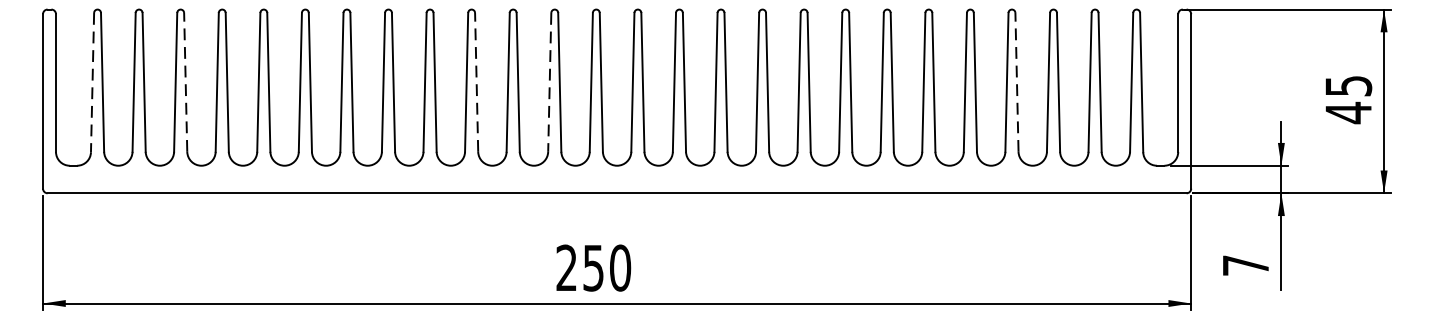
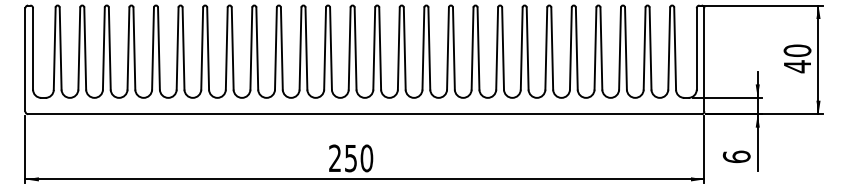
line: (185, 82) -> (109, 48), dashed -> solid
line: (476, 82) -> (281, 48), dashed -> solid
line: (1017, 82) -> (601, 48), dashed -> solid
line: (92, 83) -> (54, 49), dashed -> solid
line: (550, 83) -> (325, 49), dashed -> solid
text: (1348, 85) -> (797, 50), 45 -> 40
text: (1245, 264) -> (736, 156), 7 -> 6

